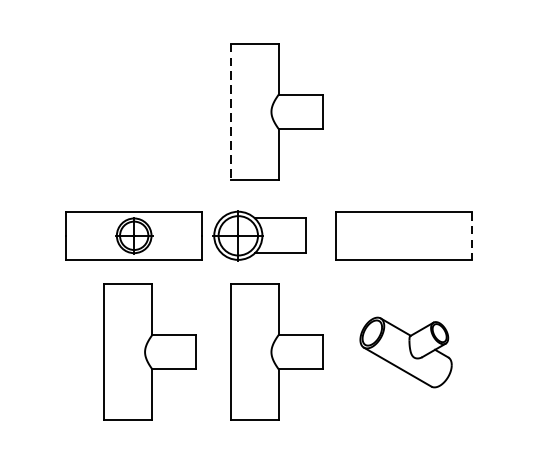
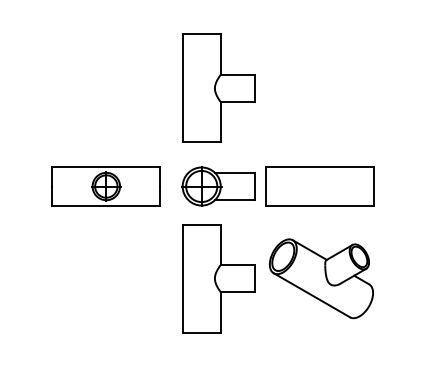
line: (230, 111) -> (182, 88), dashed -> solid
part: (259, 235) -> (218, 186), moved
line: (471, 237) -> (373, 187), dashed -> solid
part: (149, 352) -> (118, 278), removed
part: (406, 352) -> (321, 278), size x1.43

